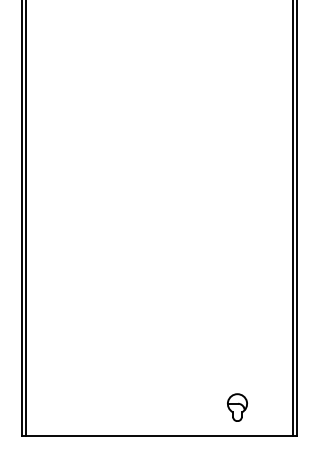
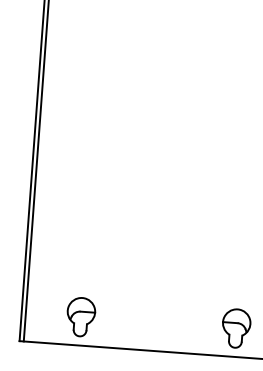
part: (81, 407) -> (81, 316), added
part: (237, 407) -> (236, 328), size x1.43

